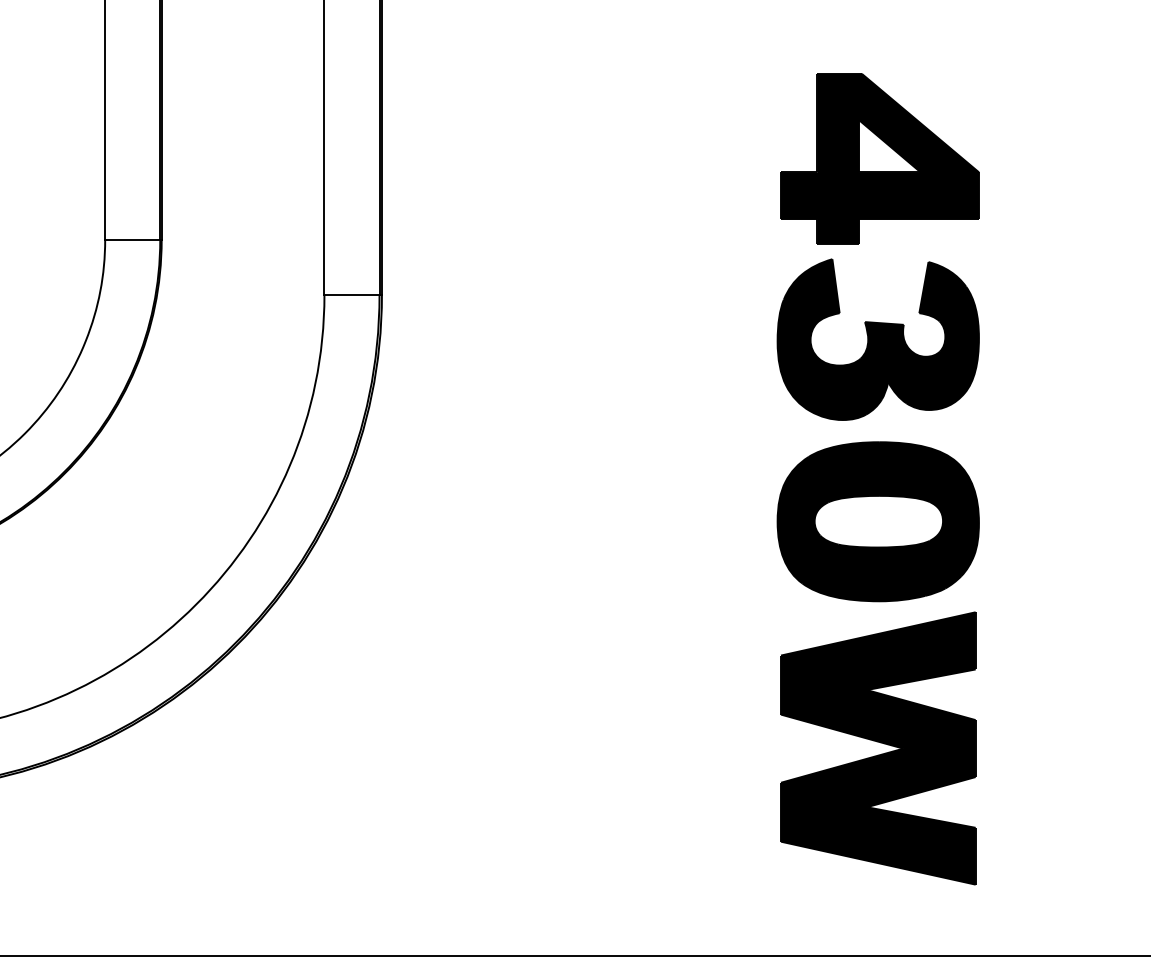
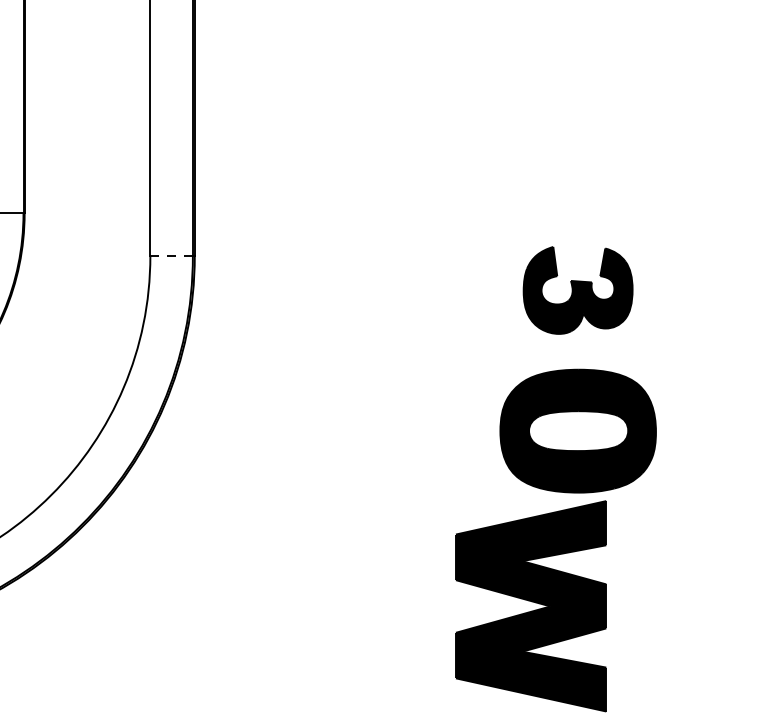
part: (879, 158) -> (579, 150), removed
line: (351, 294) -> (171, 255), solid -> dashed
part: (877, 339) -> (577, 290), size x0.7
part: (878, 748) -> (531, 606), moved

